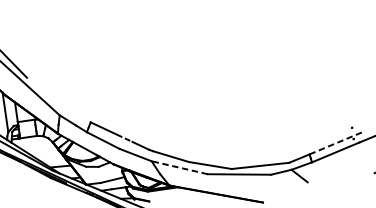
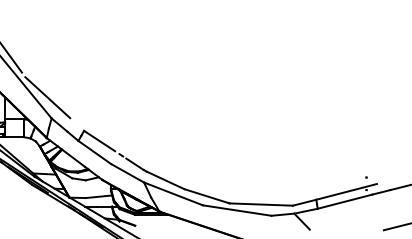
line: (53, 96) -> (47, 97), added
line: (336, 142) -> (347, 191), dashed -> solid
line: (179, 167) -> (173, 193), dashed -> solid

